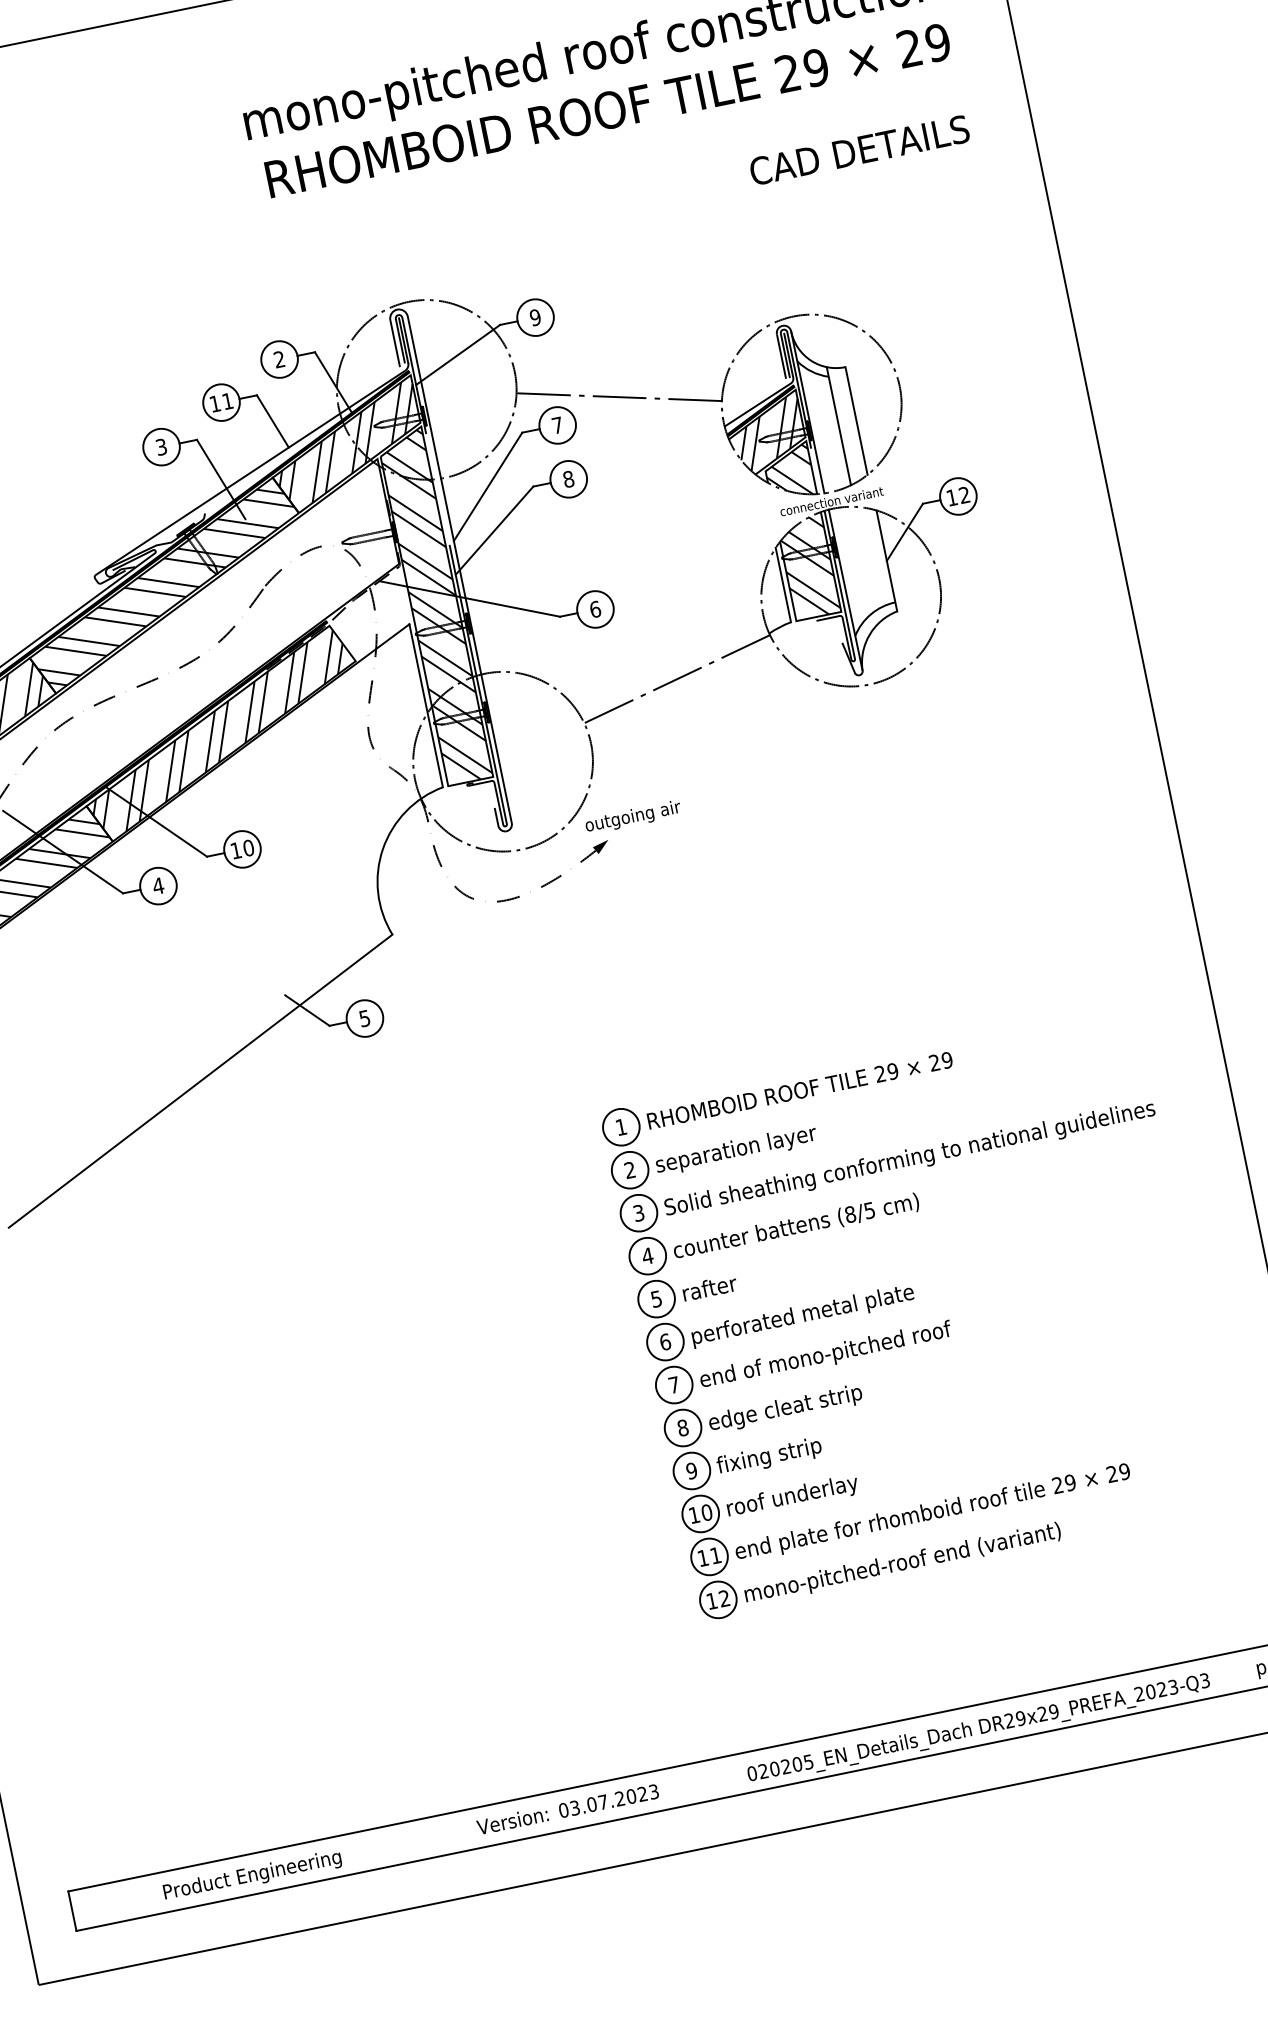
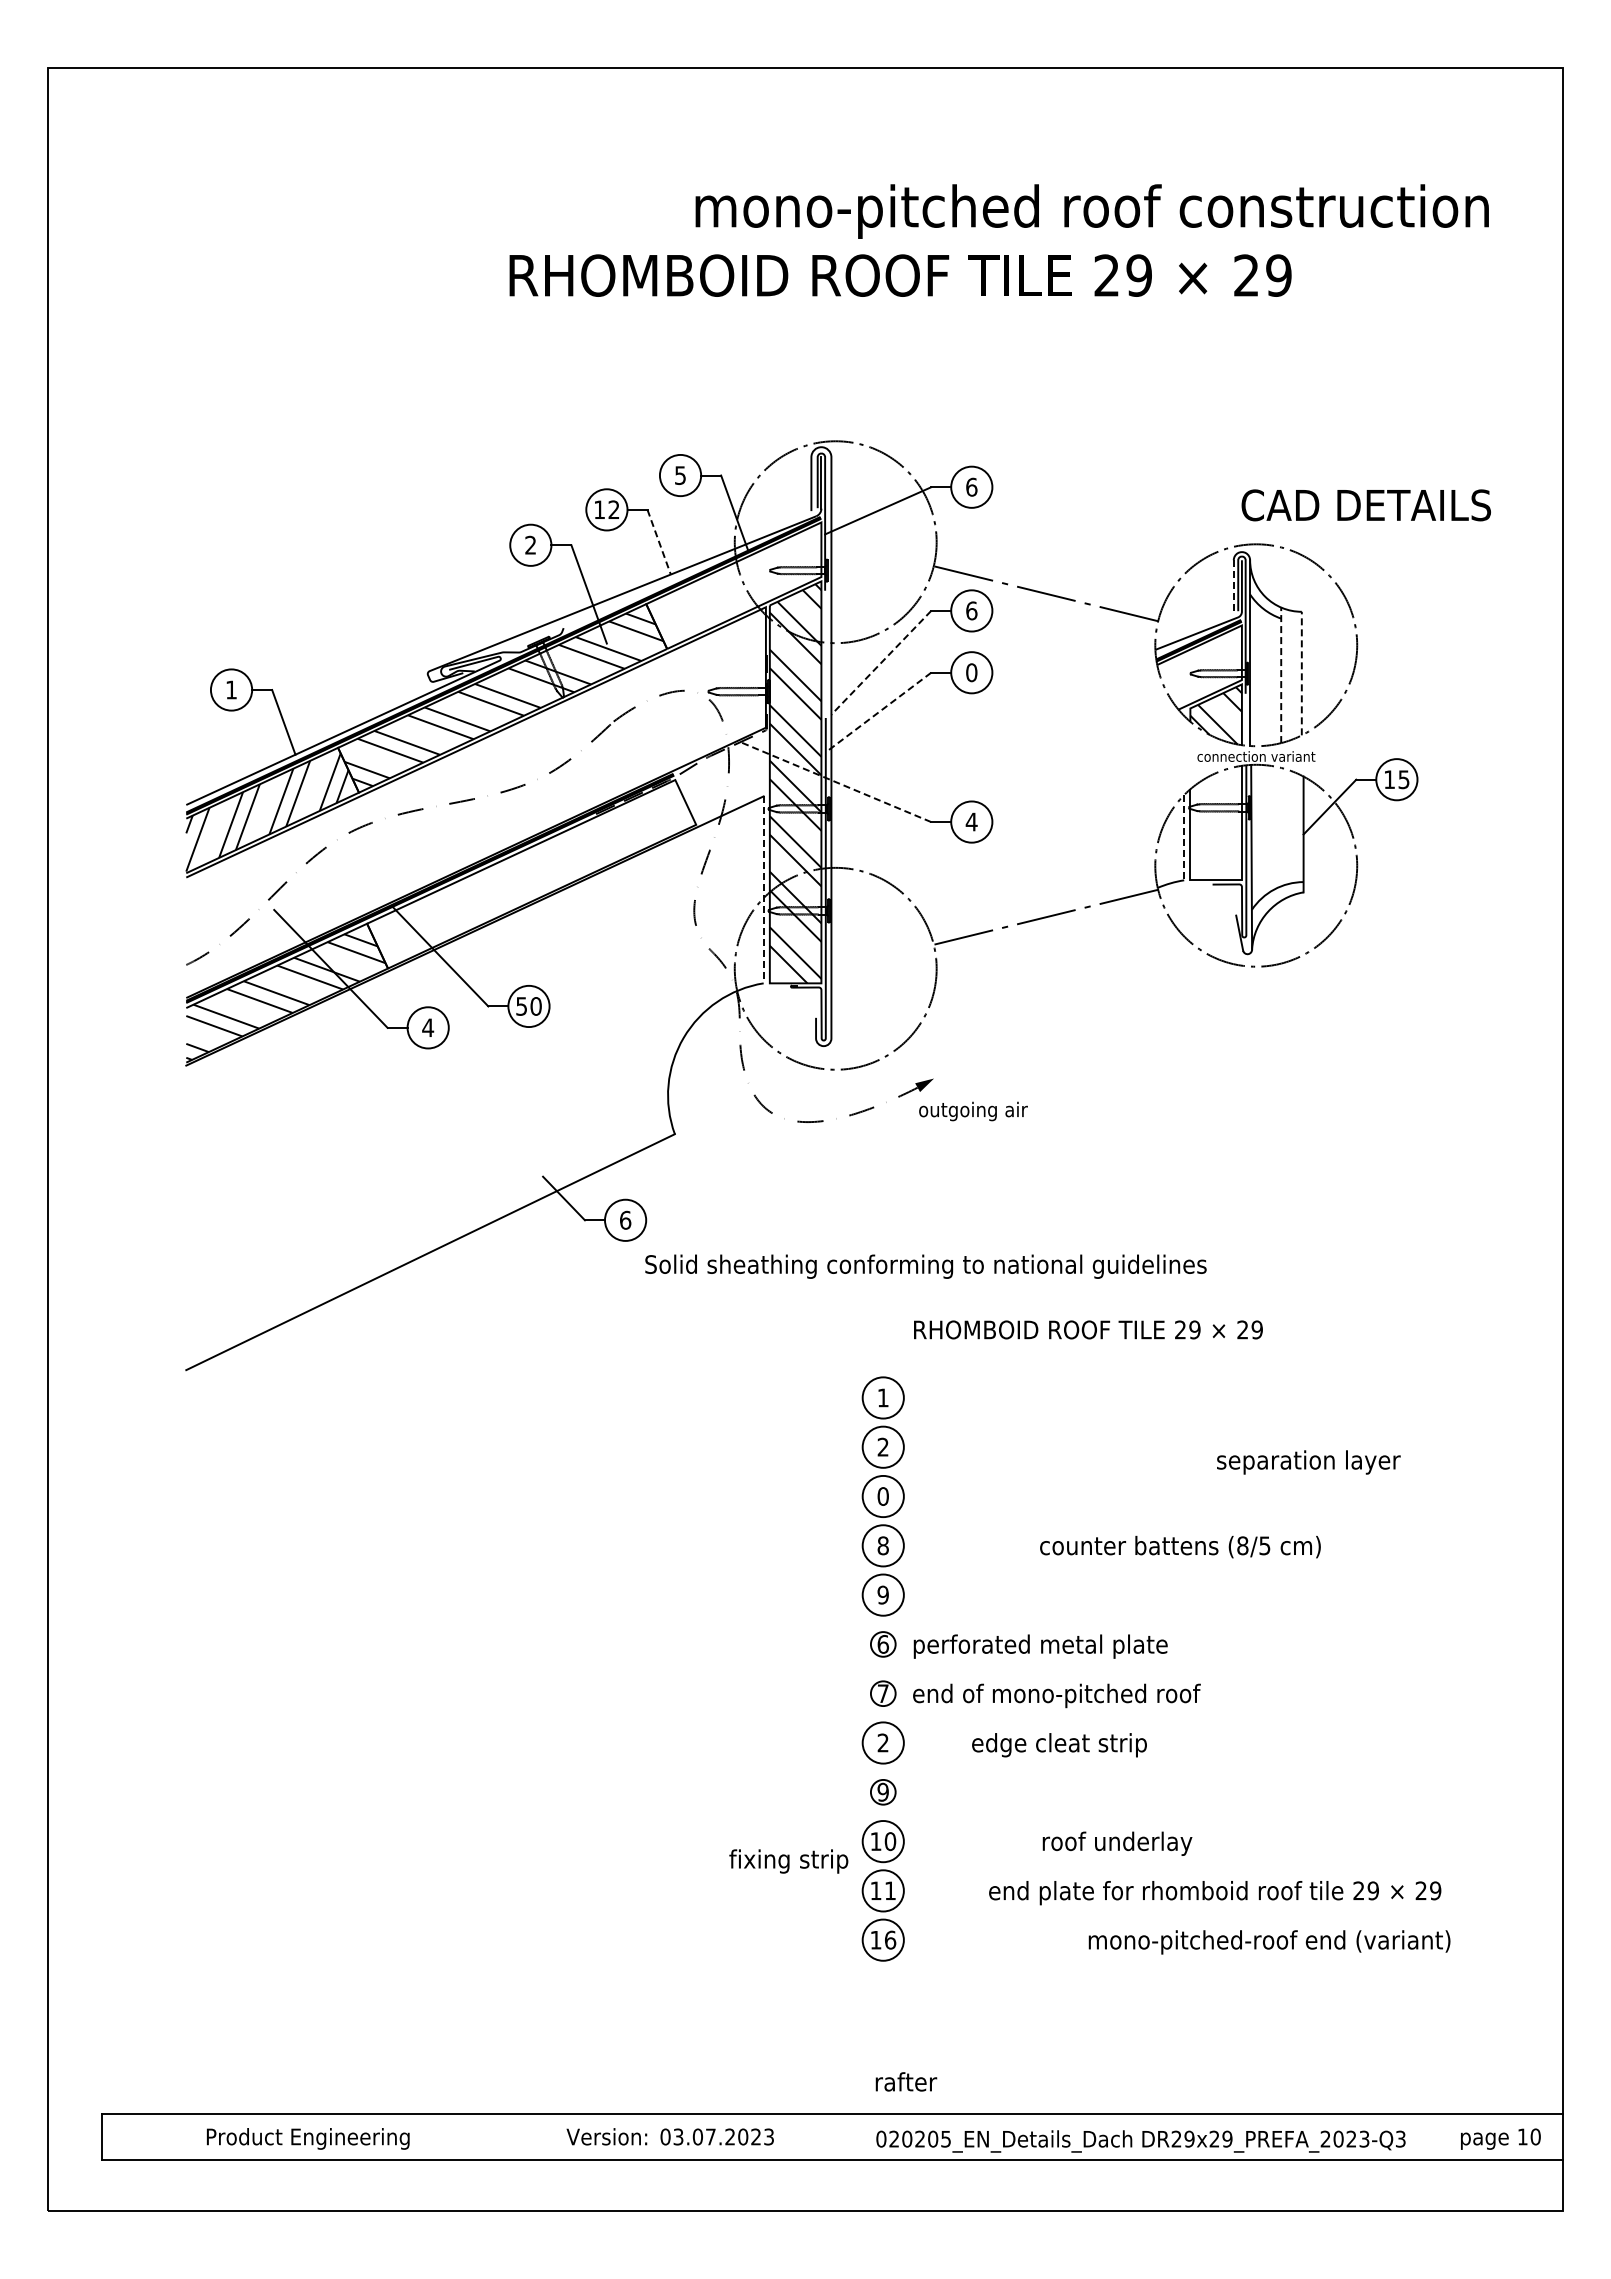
text: (608, 110) -> (900, 275), moved
text: (858, 150) -> (1365, 505), moved
text: (535, 317) -> (971, 486), 9 -> 6
line: (781, 357) -> (1233, 586), solid -> dashed
text: (279, 359) -> (680, 475), 2 -> 5
text: (227, 401) -> (613, 509), 11 -> 12
line: (856, 420) -> (1301, 673), solid -> dashed
line: (273, 421) -> (659, 542), solid -> dashed
text: (557, 425) -> (971, 610), 7 -> 6
line: (839, 426) -> (1281, 675), solid -> dashed
hatch: (769, 434) -> (1203, 668), removed
hatch: (347, 444) -> (736, 584), removed
text: (161, 447) -> (530, 545), 3 -> 2
text: (568, 479) -> (971, 672), 8 -> 0
line: (488, 486) -> (881, 662), solid -> dashed
text: (964, 495) -> (1403, 779), 12 -> 15
line: (494, 530) -> (878, 712), solid -> dashed
hatch: (808, 567) -> (1215, 824), removed
line: (783, 584) -> (1184, 837), solid -> dashed
line: (469, 598) -> (835, 781), solid -> dashed
text: (595, 609) -> (971, 821), 6 -> 4
line: (426, 706) -> (763, 890), solid -> dashed
hatch: (218, 732) -> (528, 872), removed
text: (633, 817) -> (973, 1111), moved
text: (235, 850) -> (521, 1006), 10 -> 50
text: (364, 1017) -> (625, 1219), 5 -> 6
text: (800, 1090) -> (1088, 1329), moved
text: (736, 1150) -> (1308, 1462), moved
text: (909, 1159) -> (925, 1266), moved
text: (638, 1213) -> (882, 1496), 3 -> 0
text: (796, 1226) -> (1180, 1546), moved
text: (647, 1255) -> (883, 1545), 4 -> 8
text: (709, 1287) -> (906, 2081), moved
text: (655, 1298) -> (882, 1594), 5 -> 9
circle: (664, 1342) -> (882, 1644), size x0.6
circle: (673, 1385) -> (882, 1693), size x0.6
text: (785, 1409) -> (1059, 1745), moved
text: (682, 1427) -> (882, 1742), 8 -> 2
text: (769, 1457) -> (788, 1861), moved
circle: (691, 1470) -> (882, 1791), size x0.6
text: (792, 1496) -> (1117, 1843), moved
text: (933, 1513) -> (1215, 1893), moved
text: (902, 1564) -> (1269, 1942), moved
text: (724, 1598) -> (890, 1939), 12 -> 16

